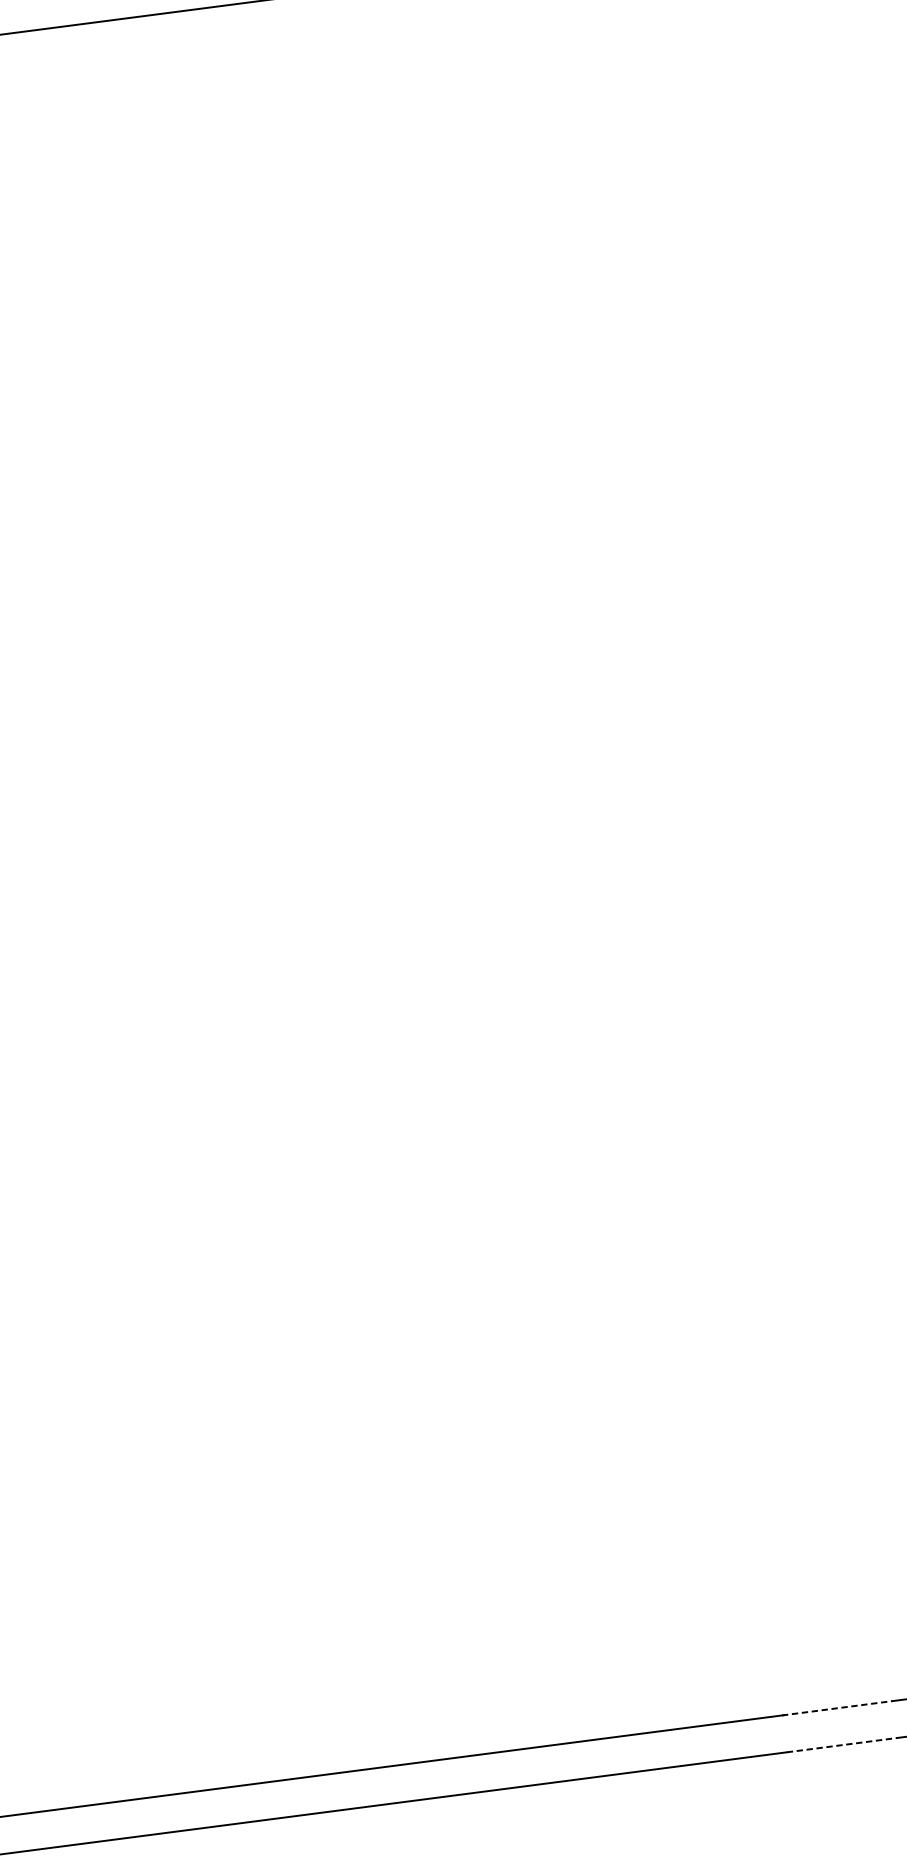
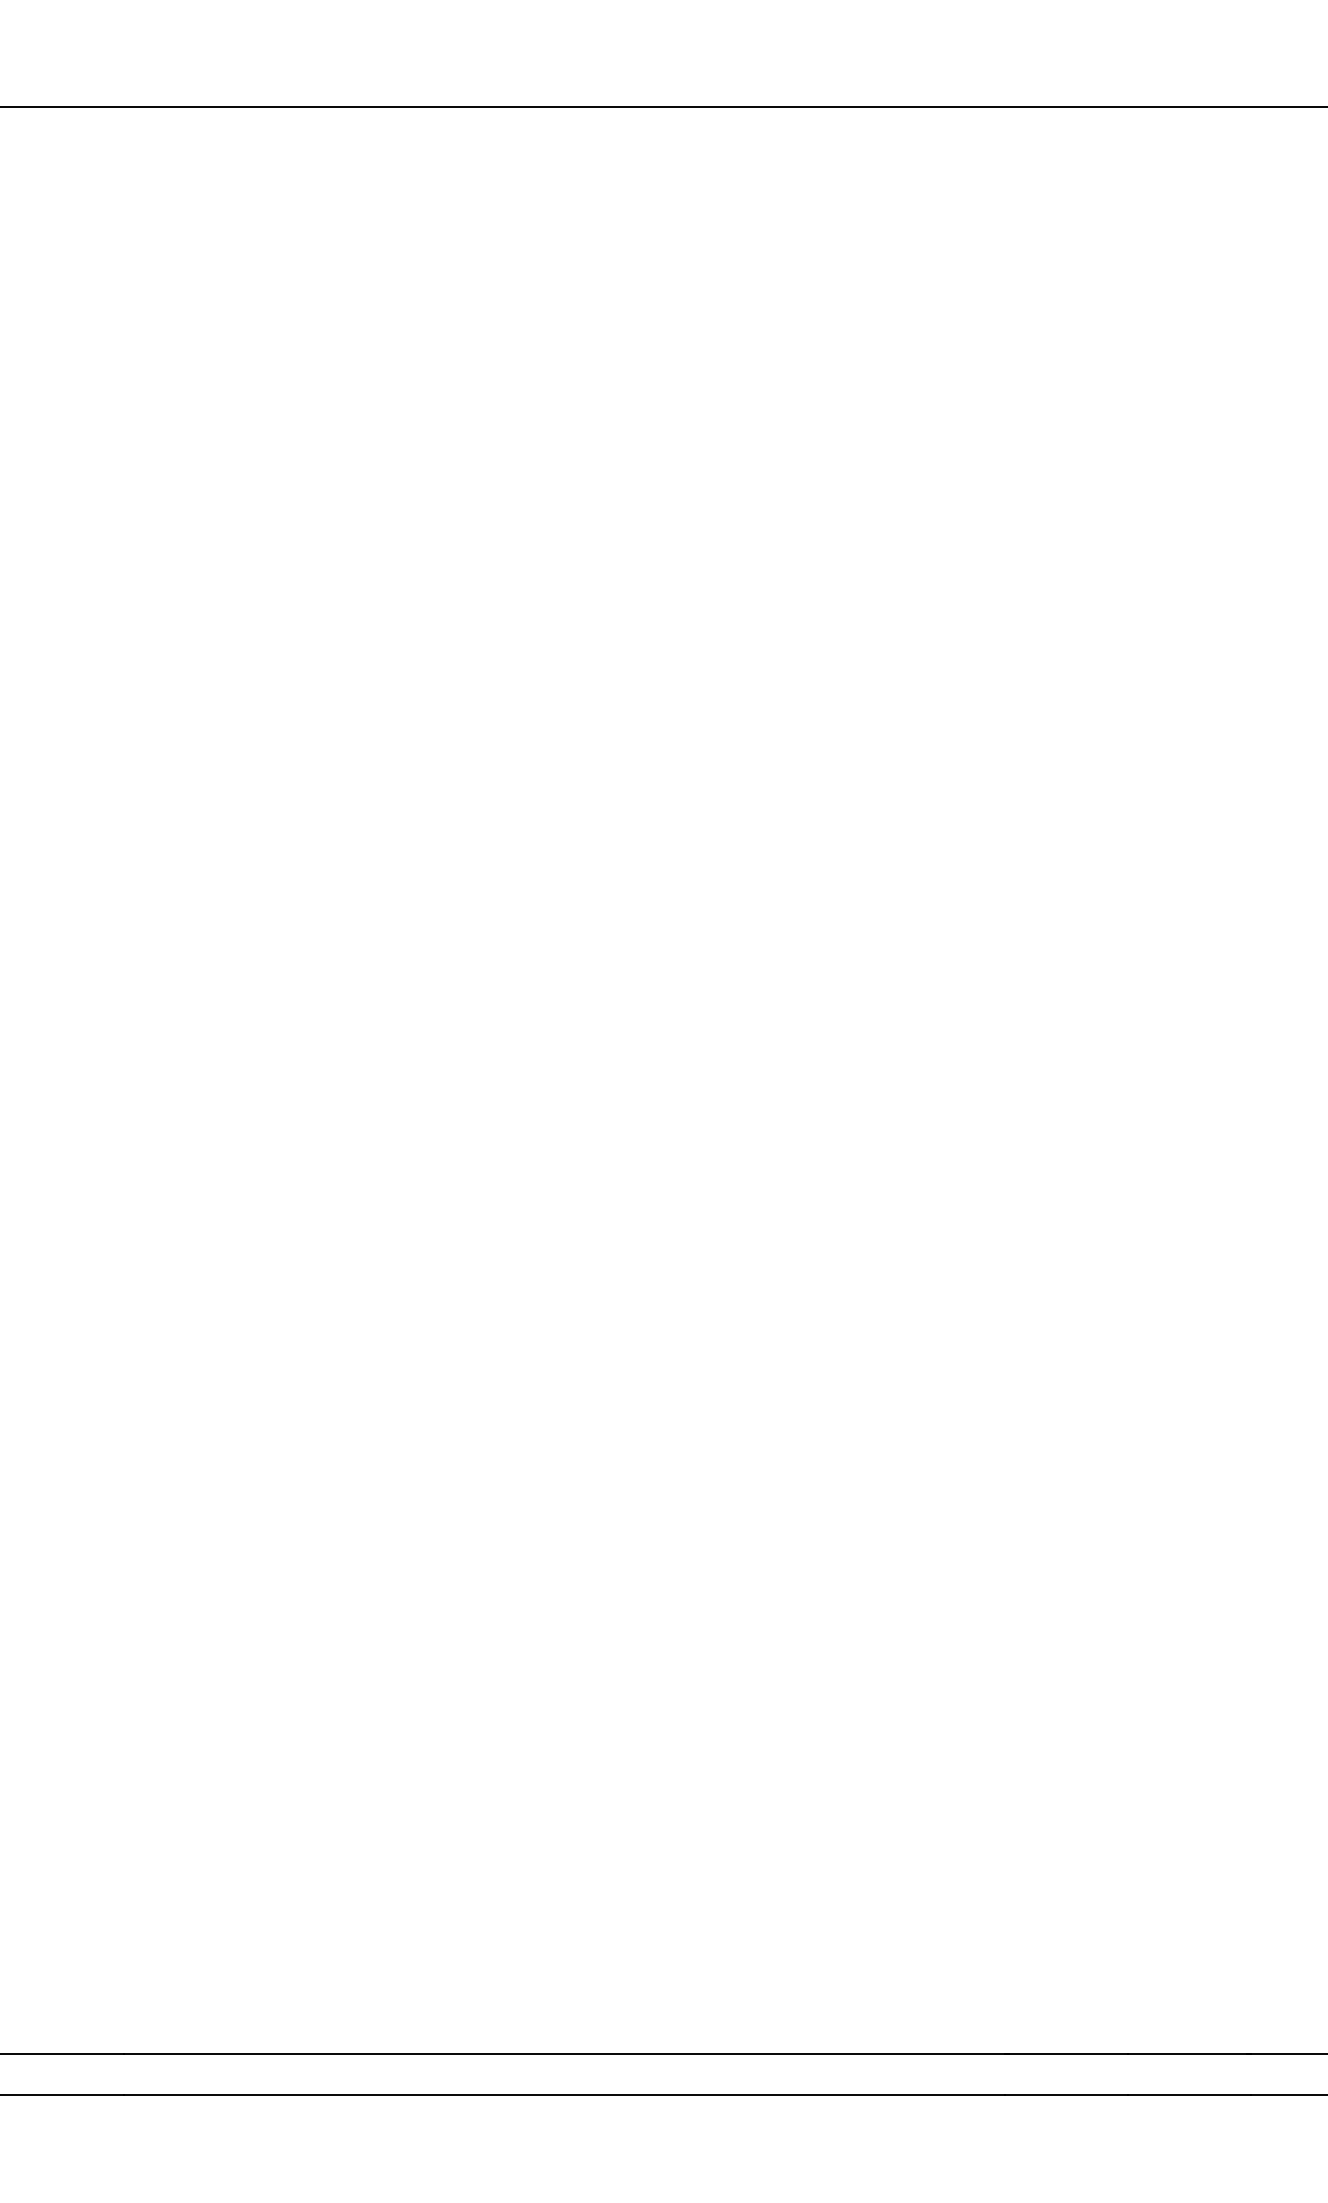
line: (838, 1708) -> (1067, 2054), dashed -> solid
line: (842, 1745) -> (1066, 2095), dashed -> solid

